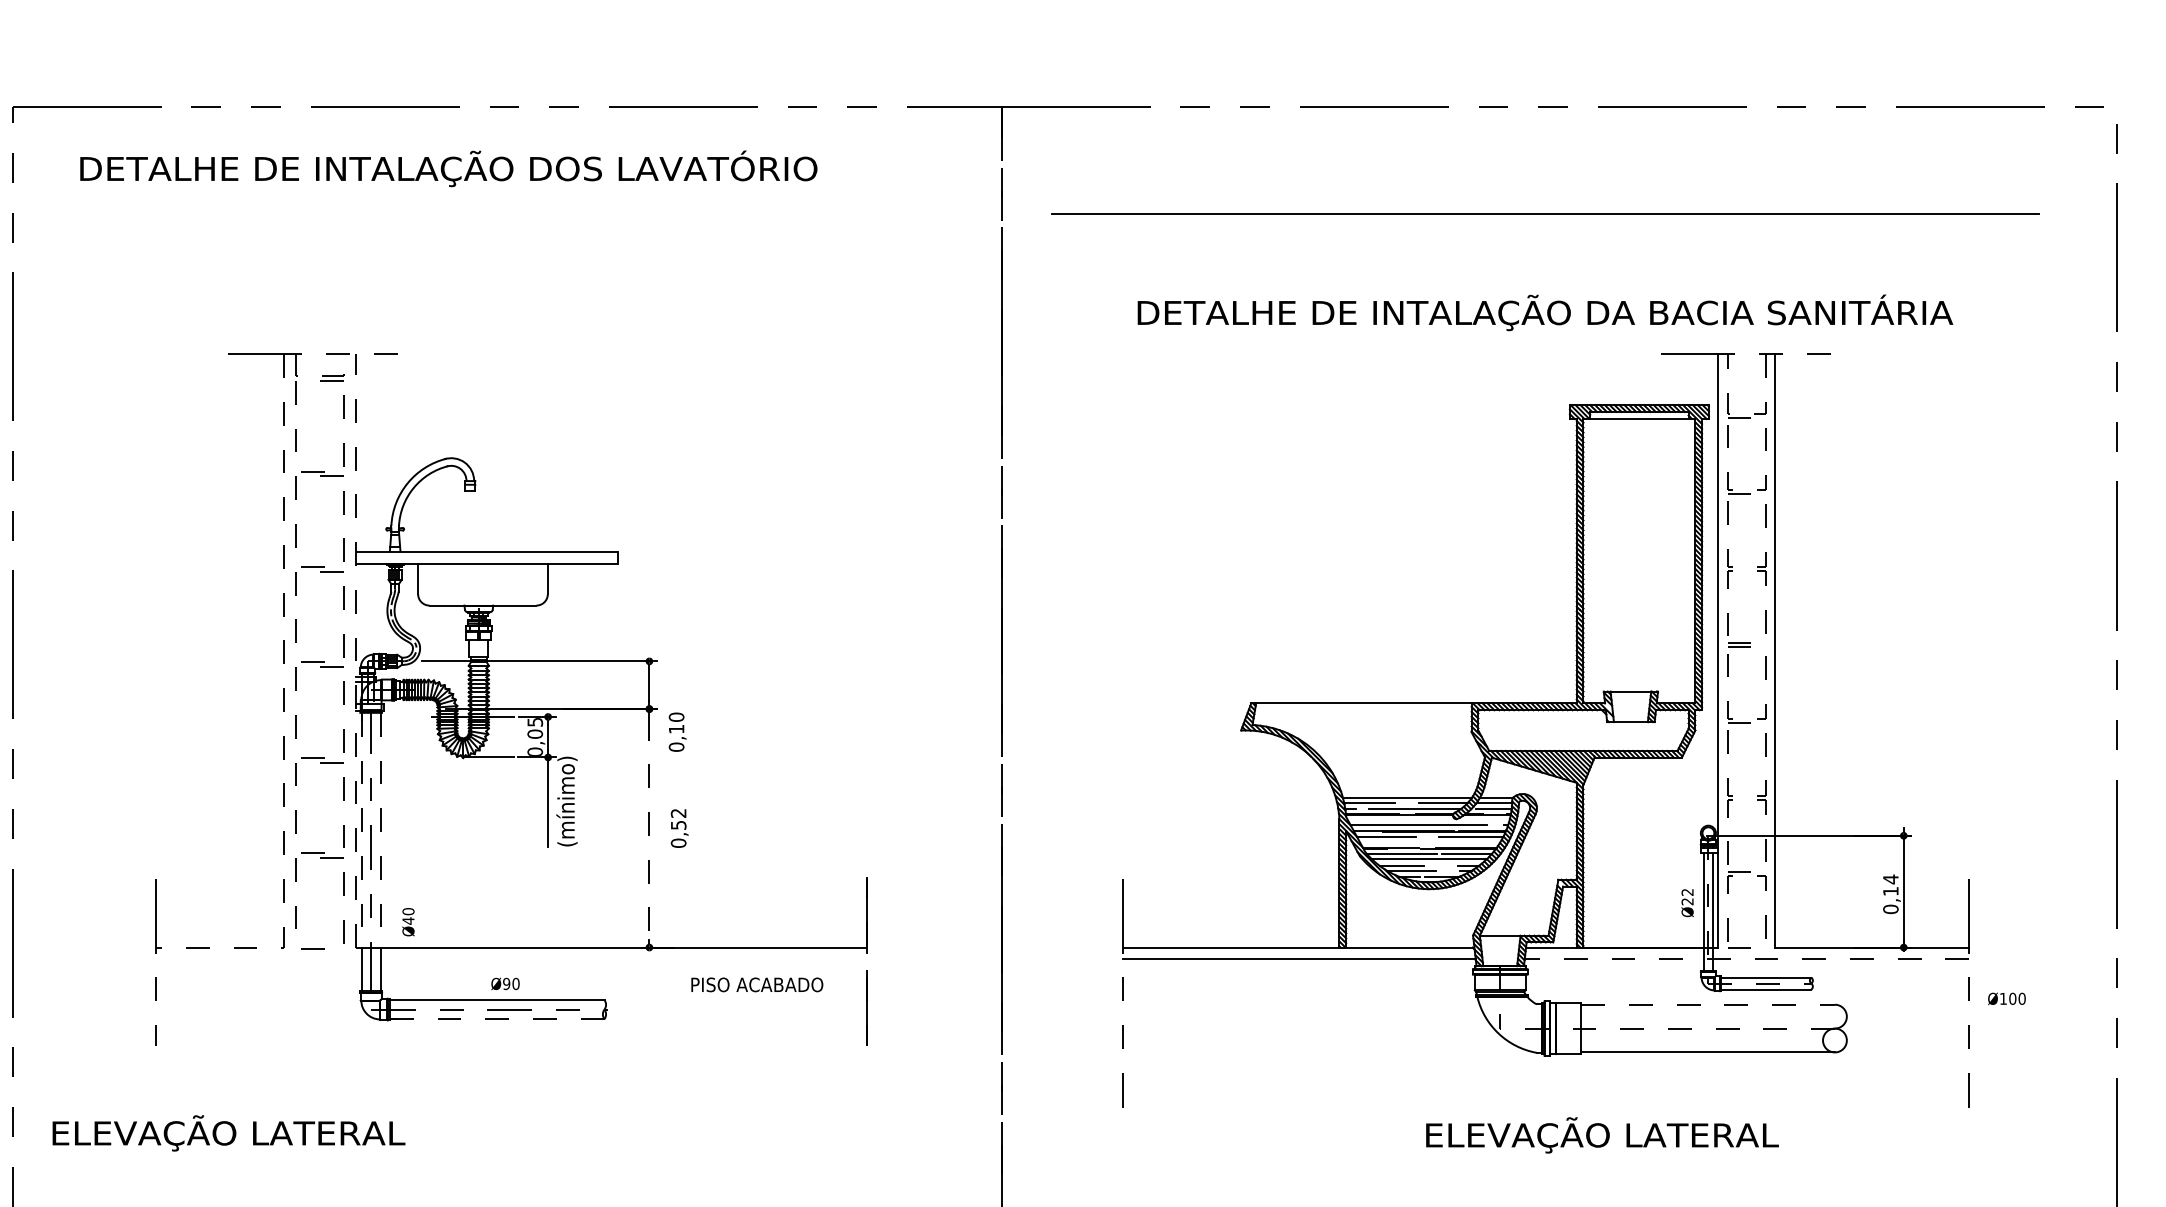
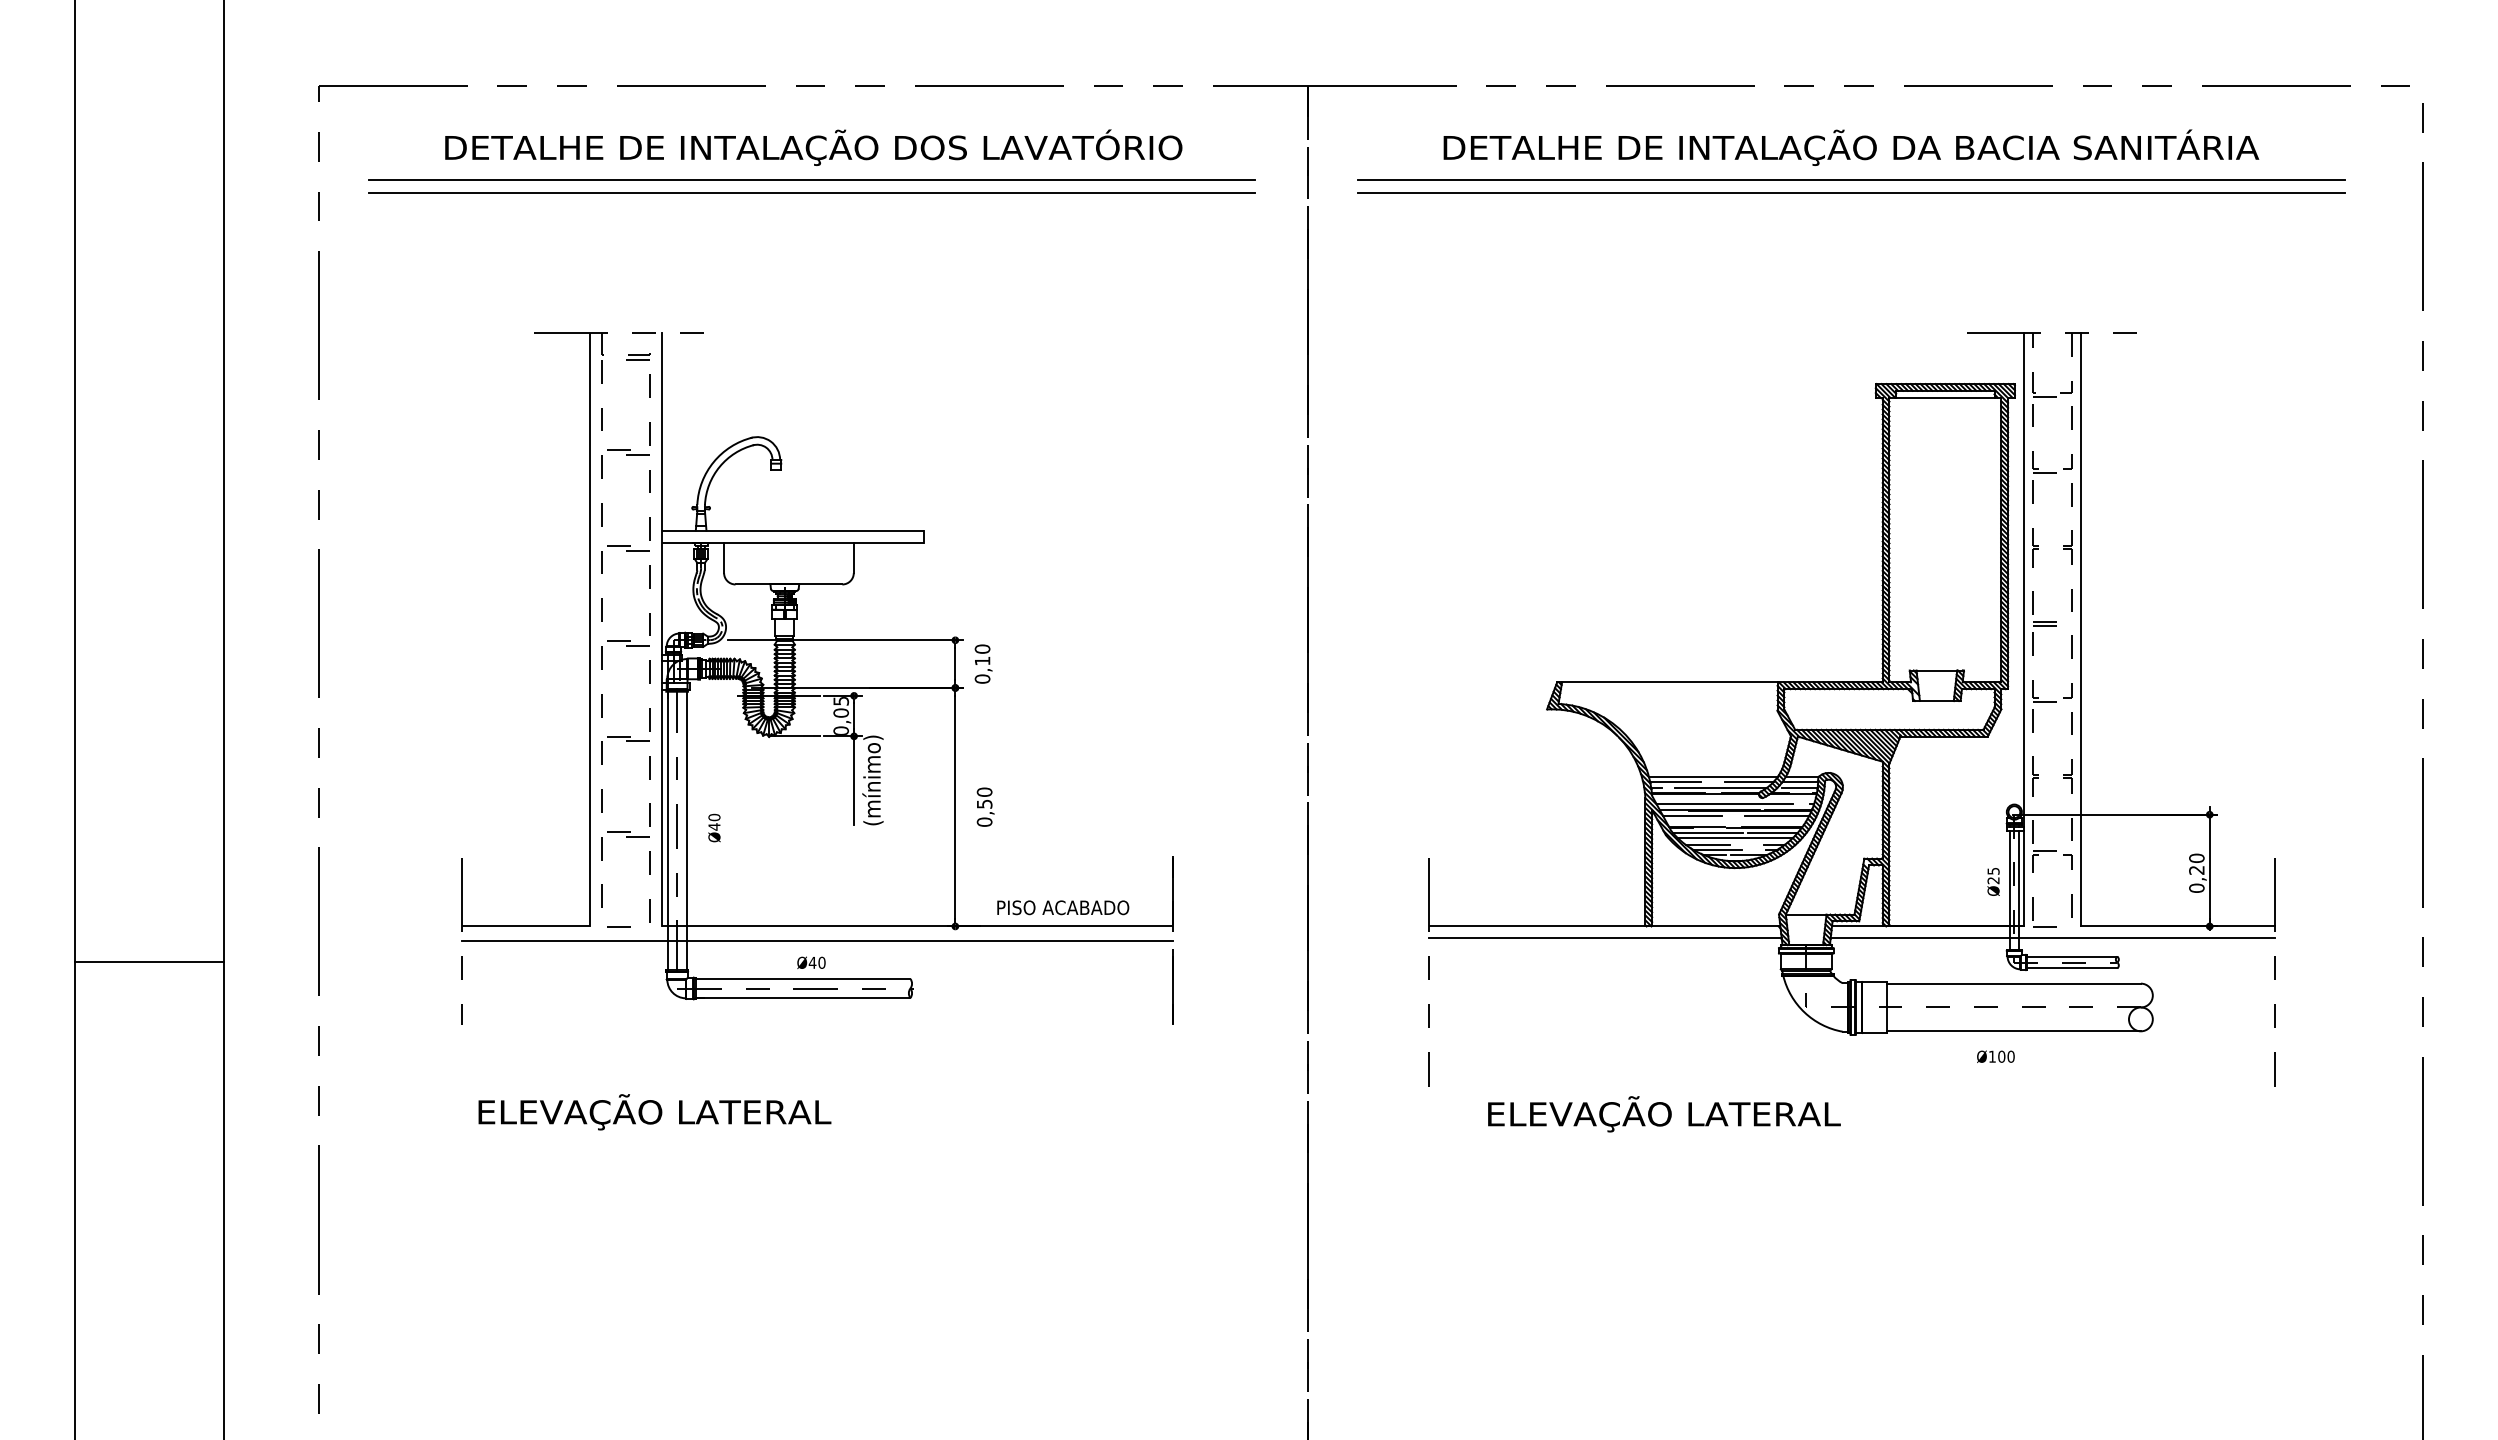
text: (448, 168) -> (813, 147), moved
line: (505, 201) -> (811, 180), added
line: (1544, 201) -> (1850, 180), added
line: (505, 213) -> (811, 192), added
text: (1545, 312) -> (1851, 147), moved
line: (355, 650) -> (661, 629), dashed -> solid
line: (284, 715) -> (590, 694), dashed -> solid
text: (677, 731) -> (983, 663), moved
text: (678, 812) -> (984, 791), 0,52 -> 0,50
line: (649, 828) -> (955, 807), dashed -> solid
line: (361, 830) -> (667, 809), dashed -> solid
line: (380, 830) -> (686, 809), dashed -> solid
text: (1890, 884) -> (2196, 863), 0,14 -> 0,20
text: (1687, 892) -> (1993, 871), Ø22 -> Ø25
text: (408, 921) -> (714, 827), moved
line: (1746, 958) -> (2052, 937), dashed -> solid
line: (511, 961) -> (817, 940), added
text: (506, 983) -> (812, 962), Ø90 -> Ø40
text: (757, 984) -> (1063, 907), moved
text: (2006, 998) -> (1995, 1056), moved
line: (1708, 1004) -> (2014, 983), dashed -> solid
line: (496, 1019) -> (802, 998), dashed -> solid
text: (228, 1133) -> (654, 1112), moved
text: (1602, 1135) -> (1664, 1114), moved

